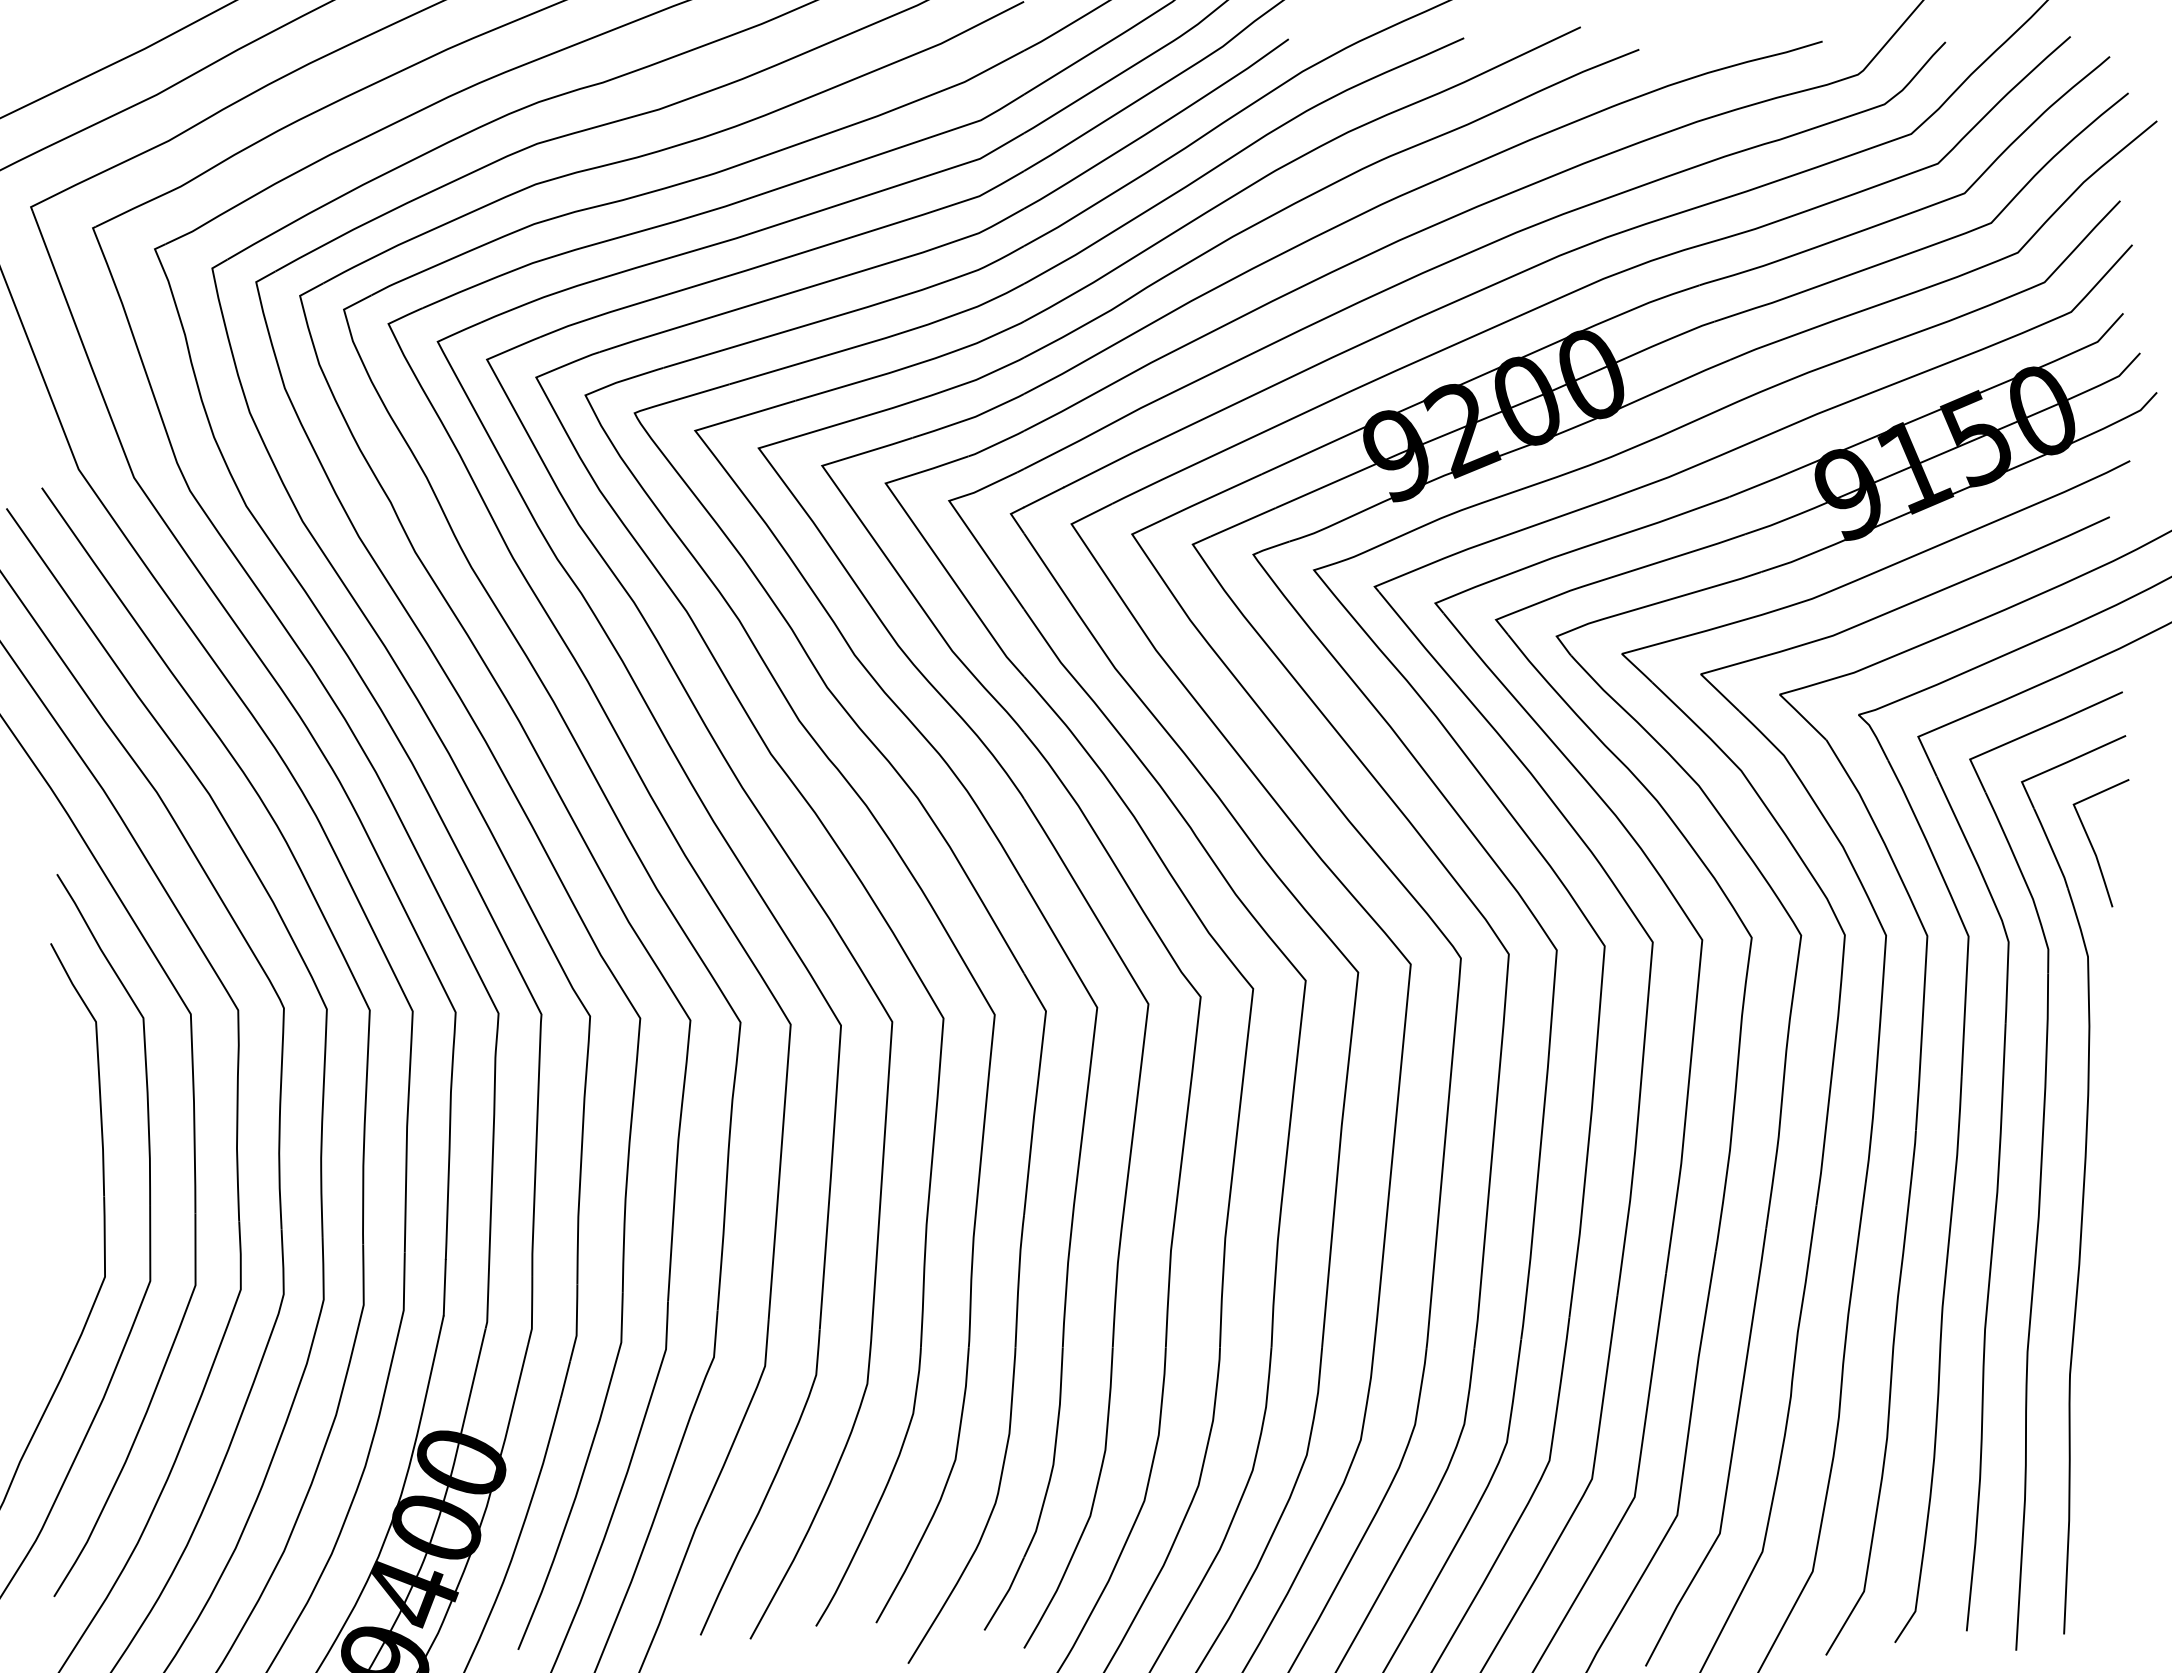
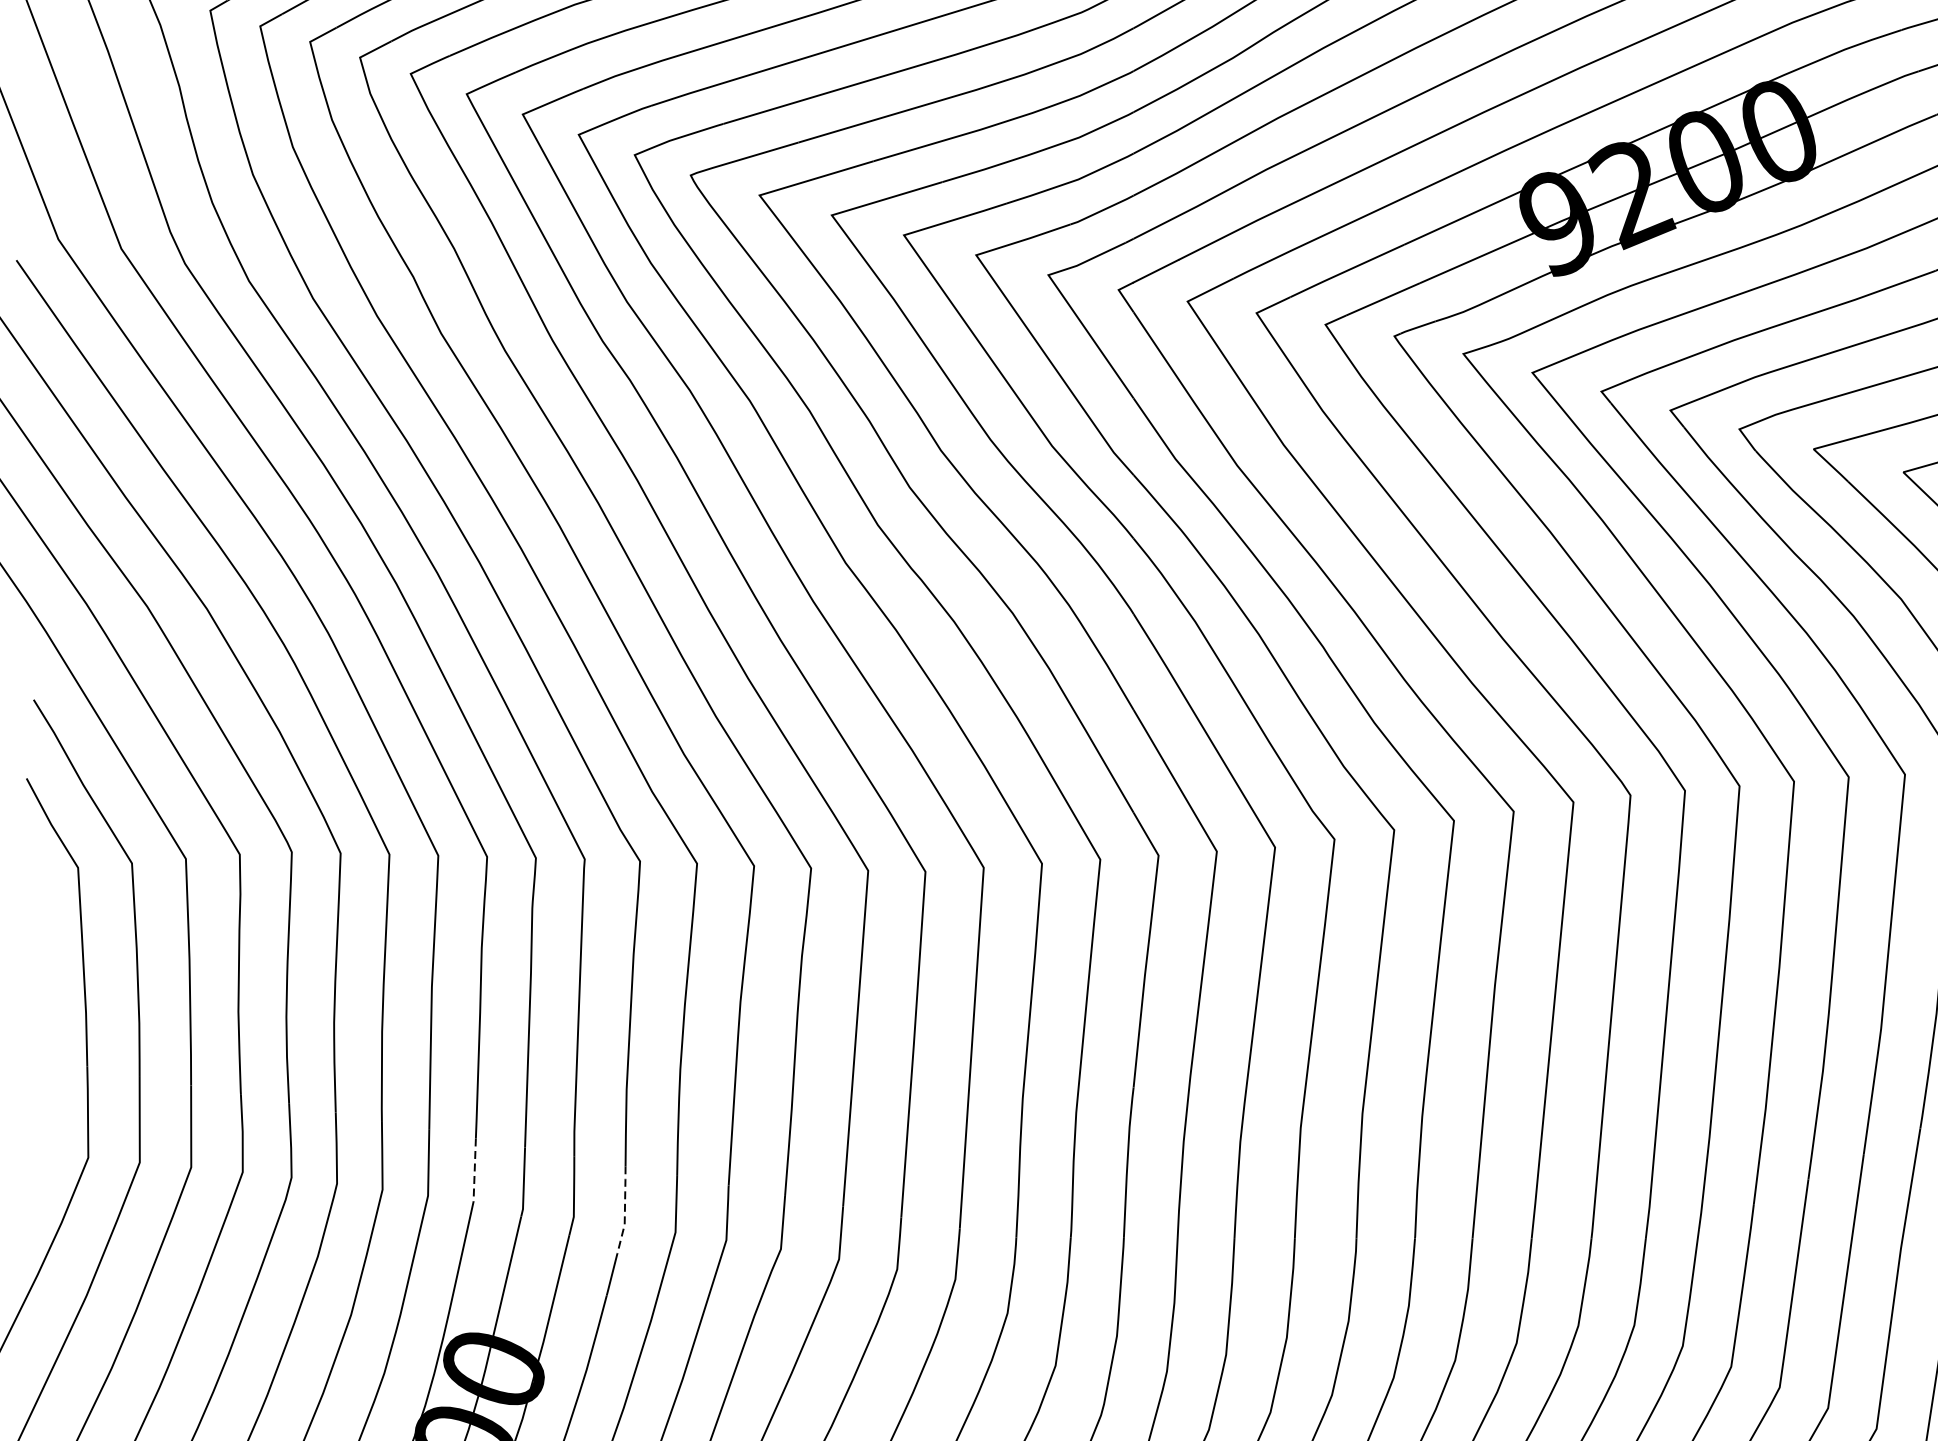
line: (444, 1287) -> (474, 1169), solid -> dashed
line: (576, 1323) -> (624, 1210), solid -> dashed

